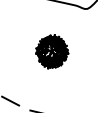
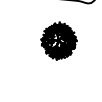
part: (52, 51) -> (59, 40), moved

